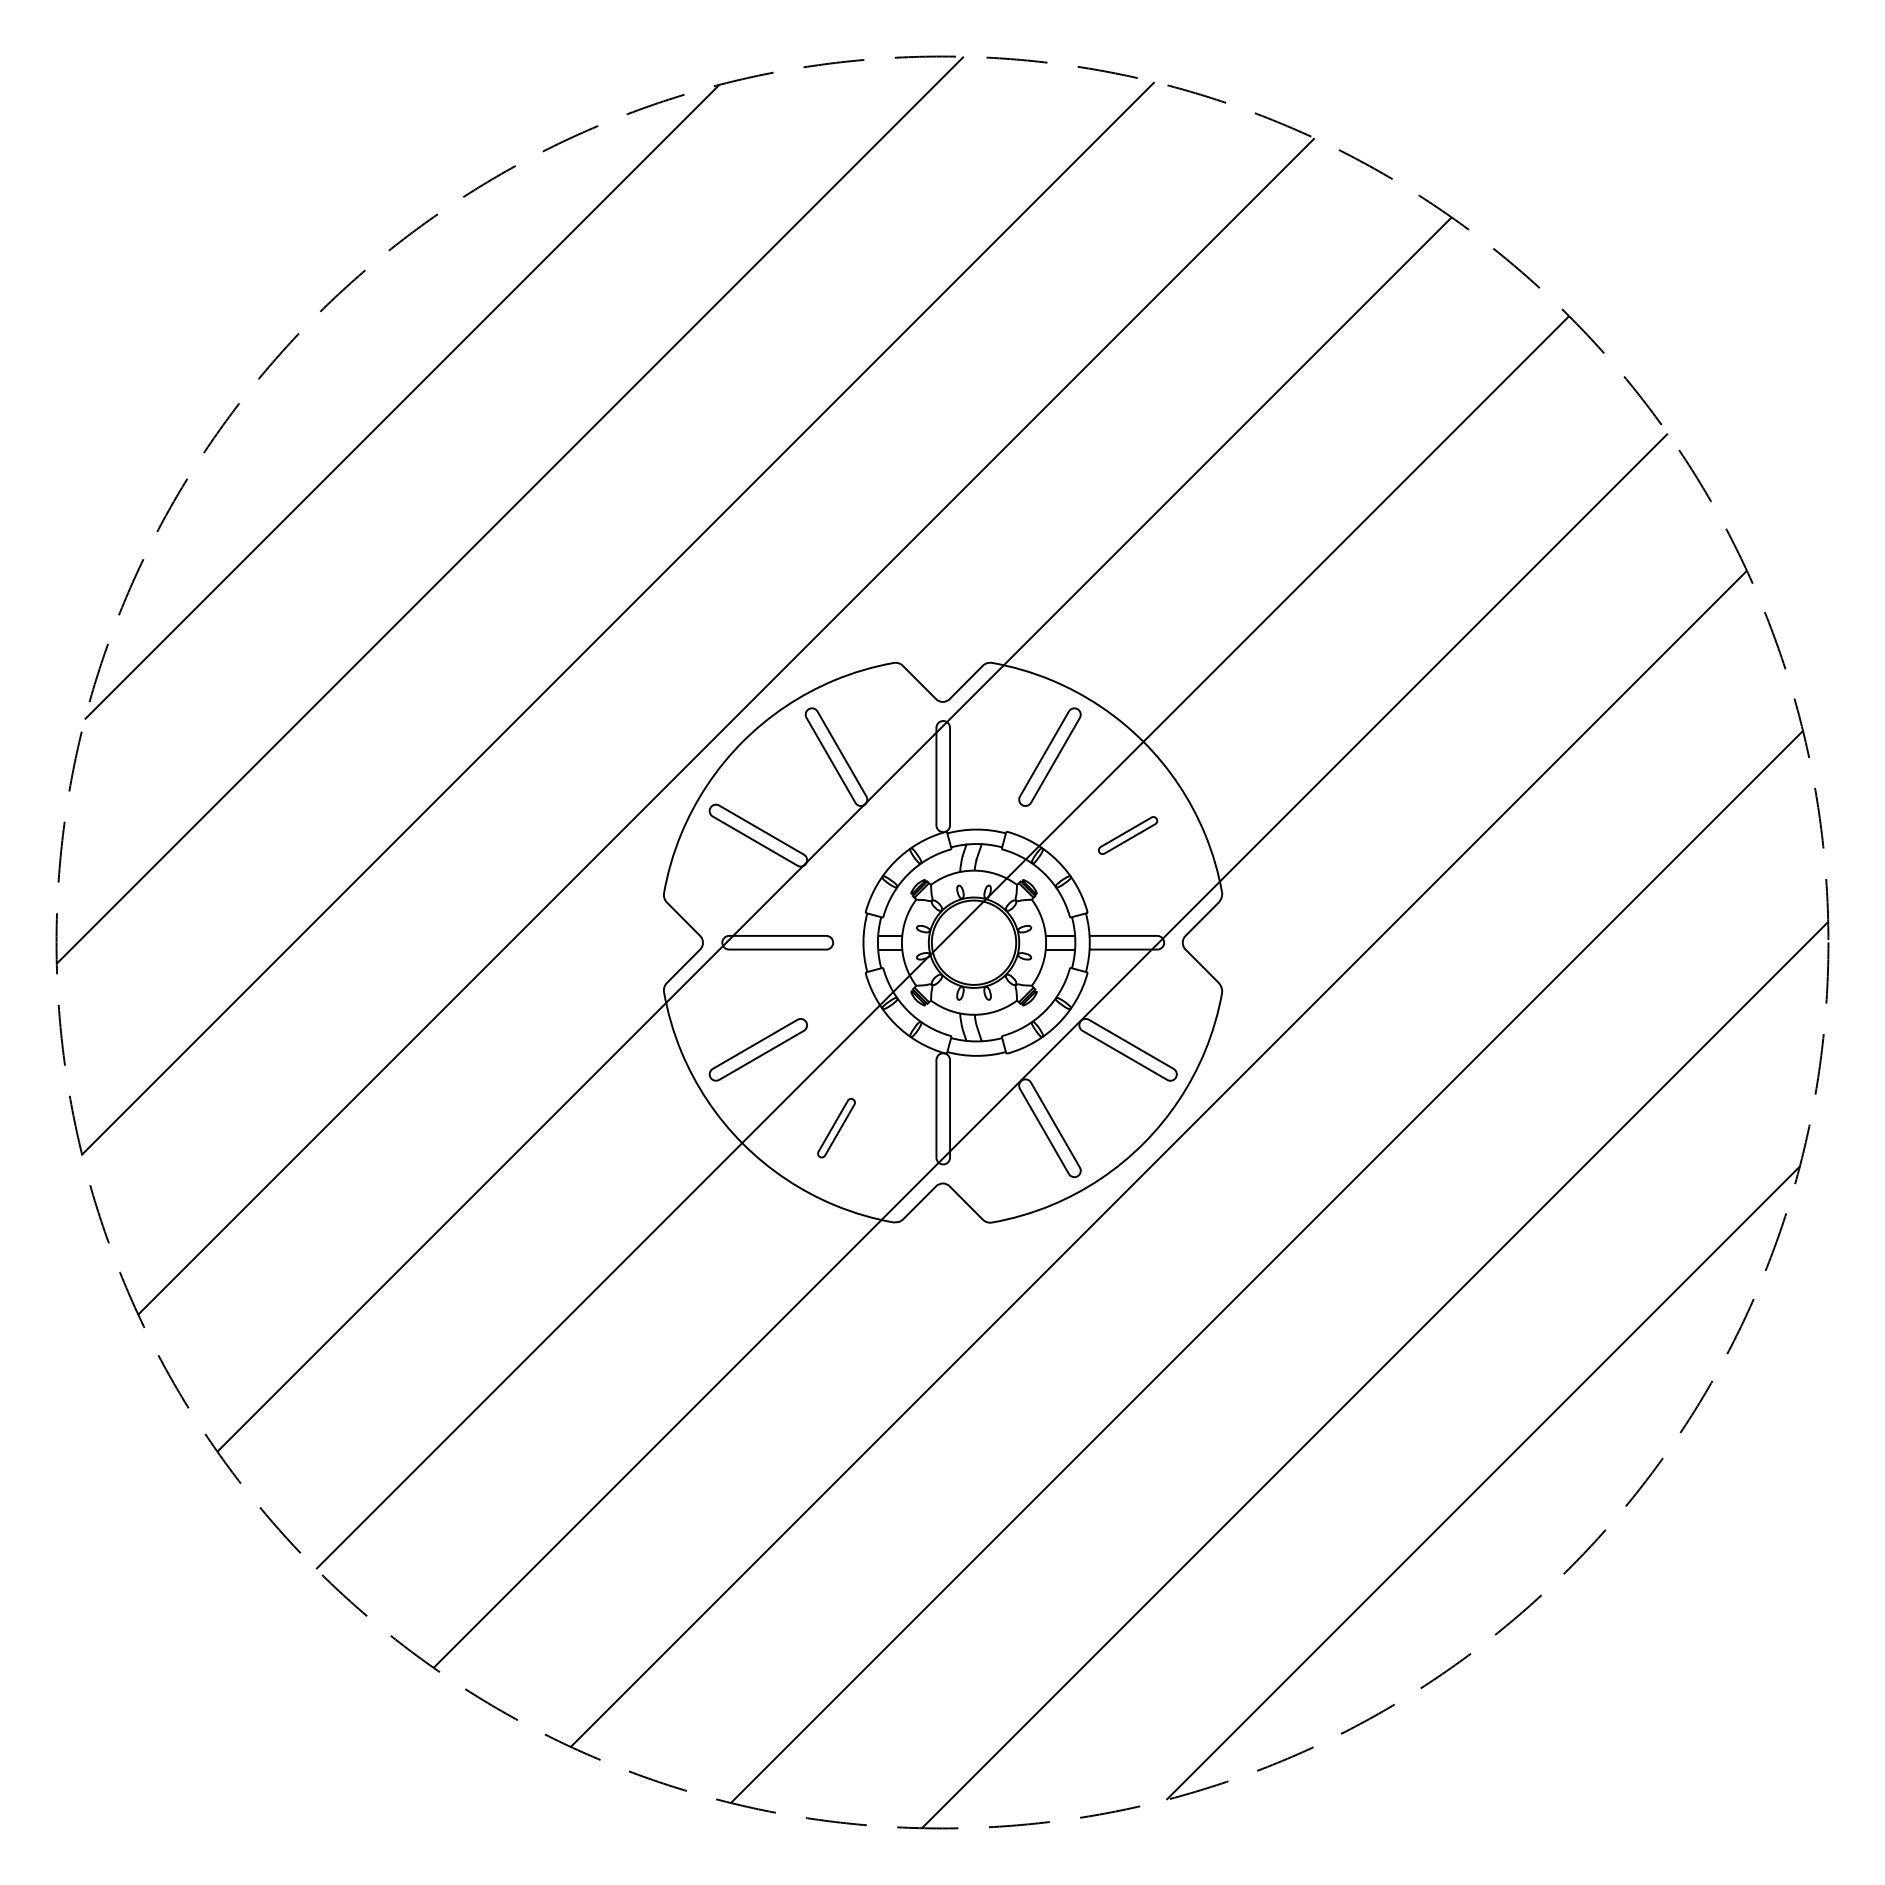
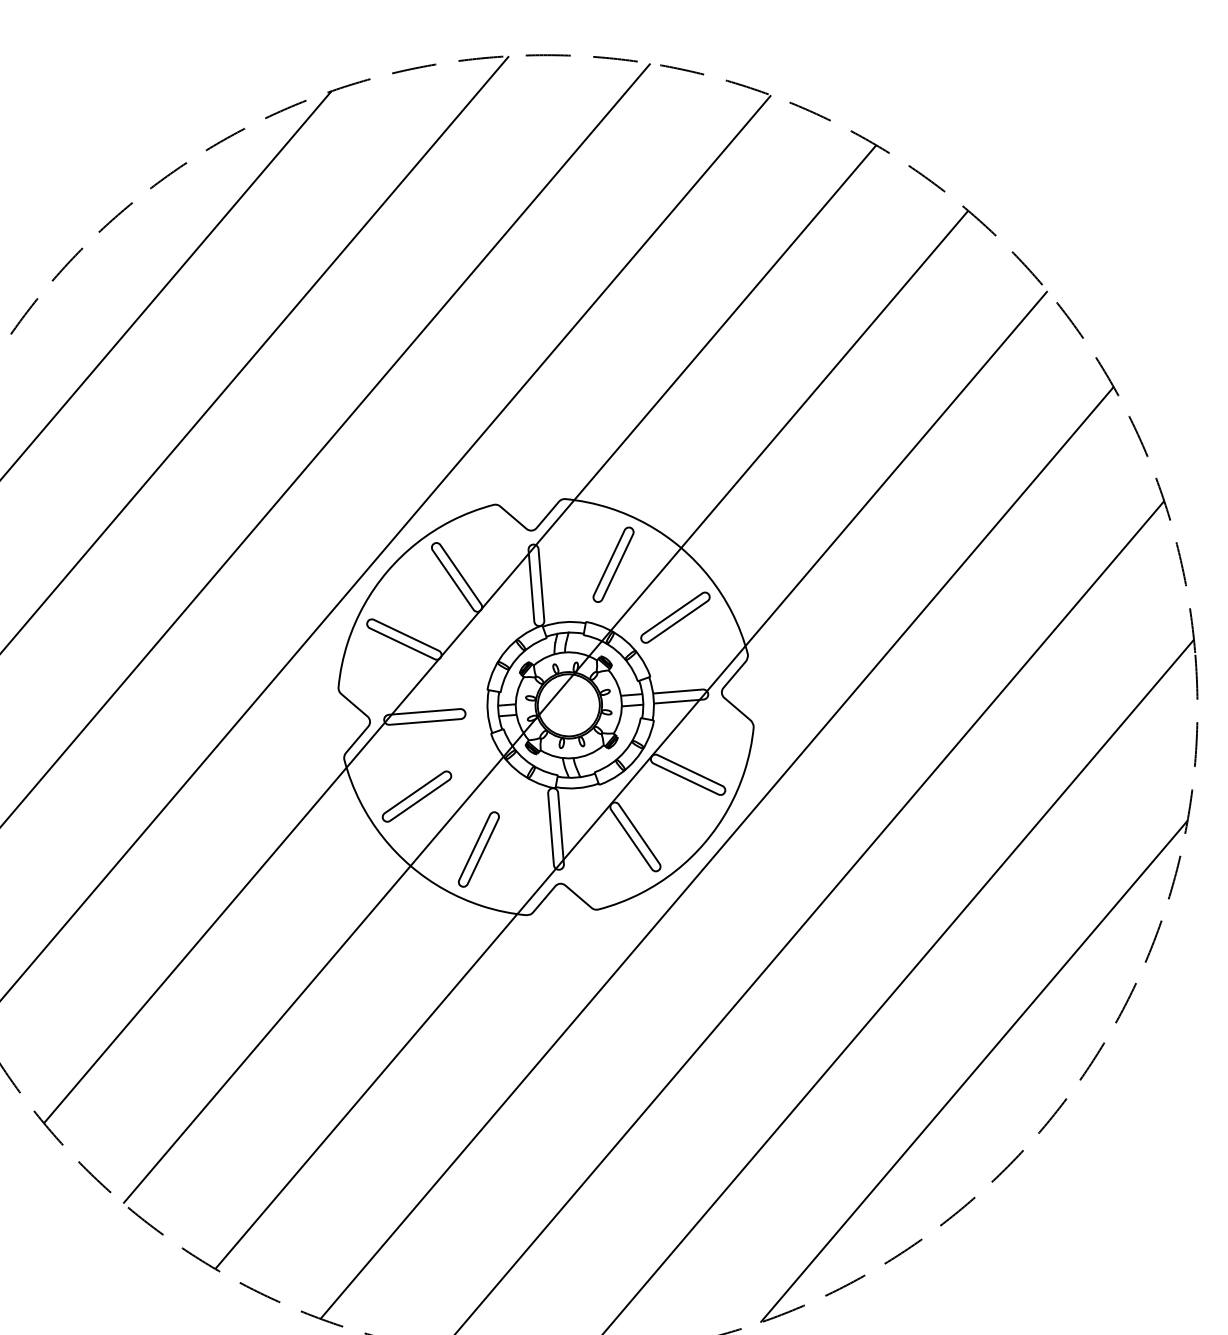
part: (1127, 835) -> (675, 617), size x1.67
part: (836, 1127) -> (478, 848), size x1.67

